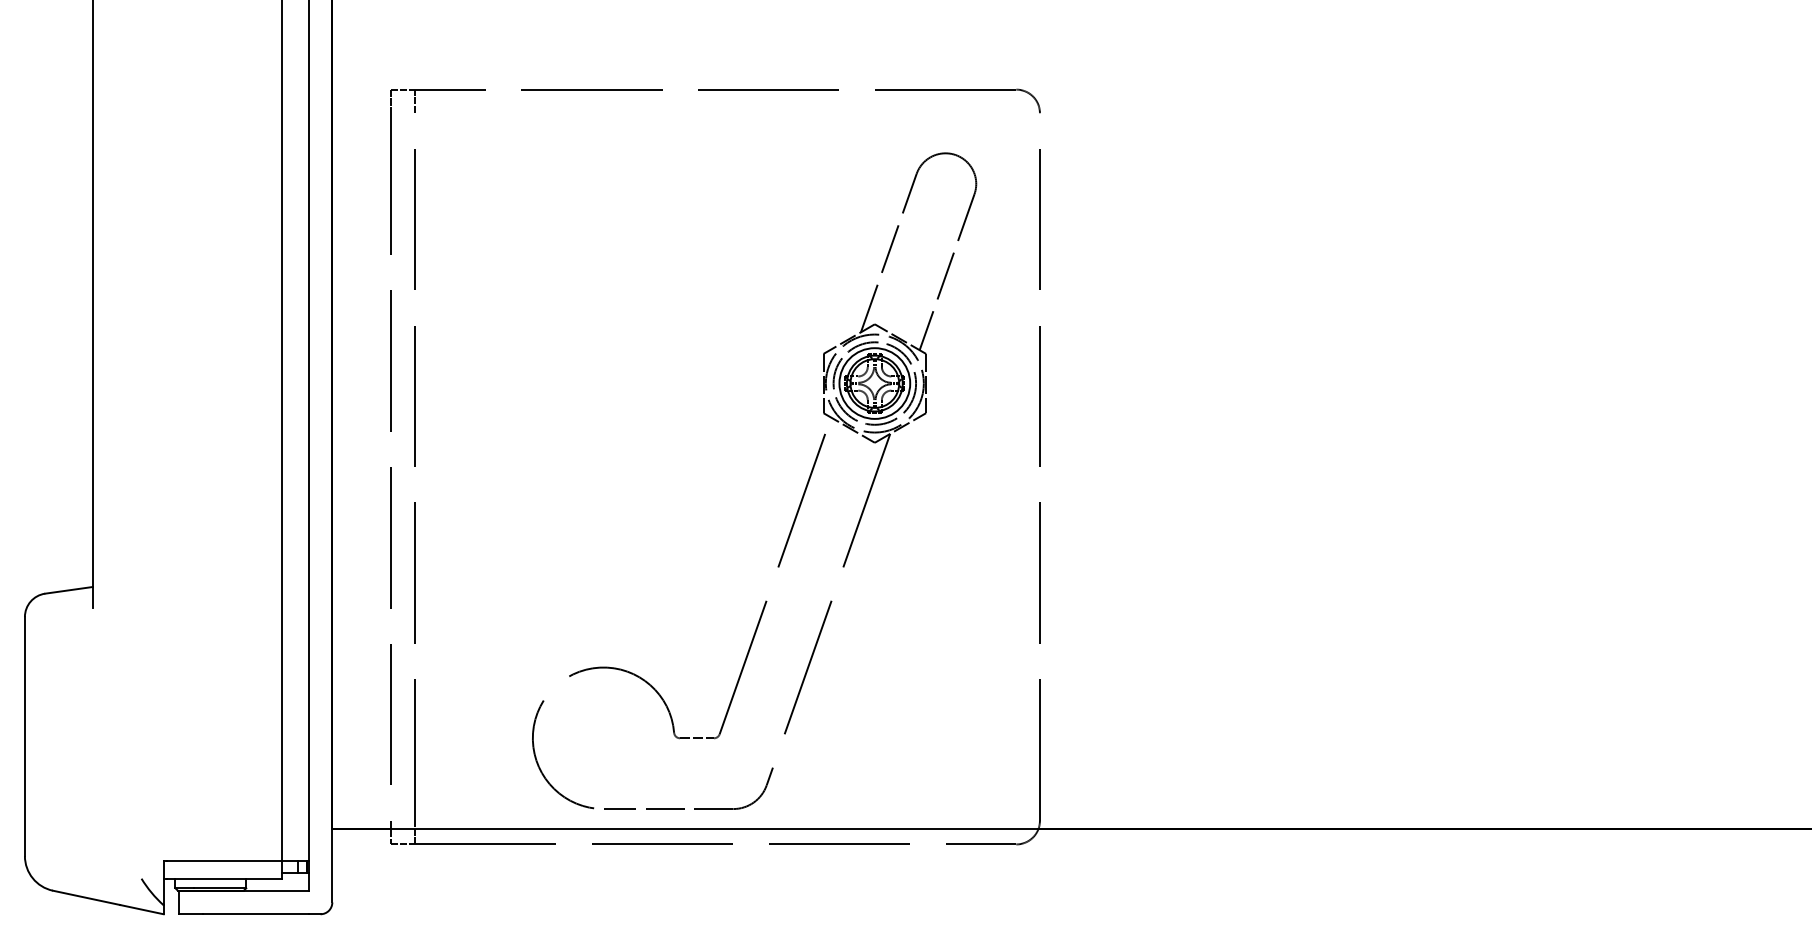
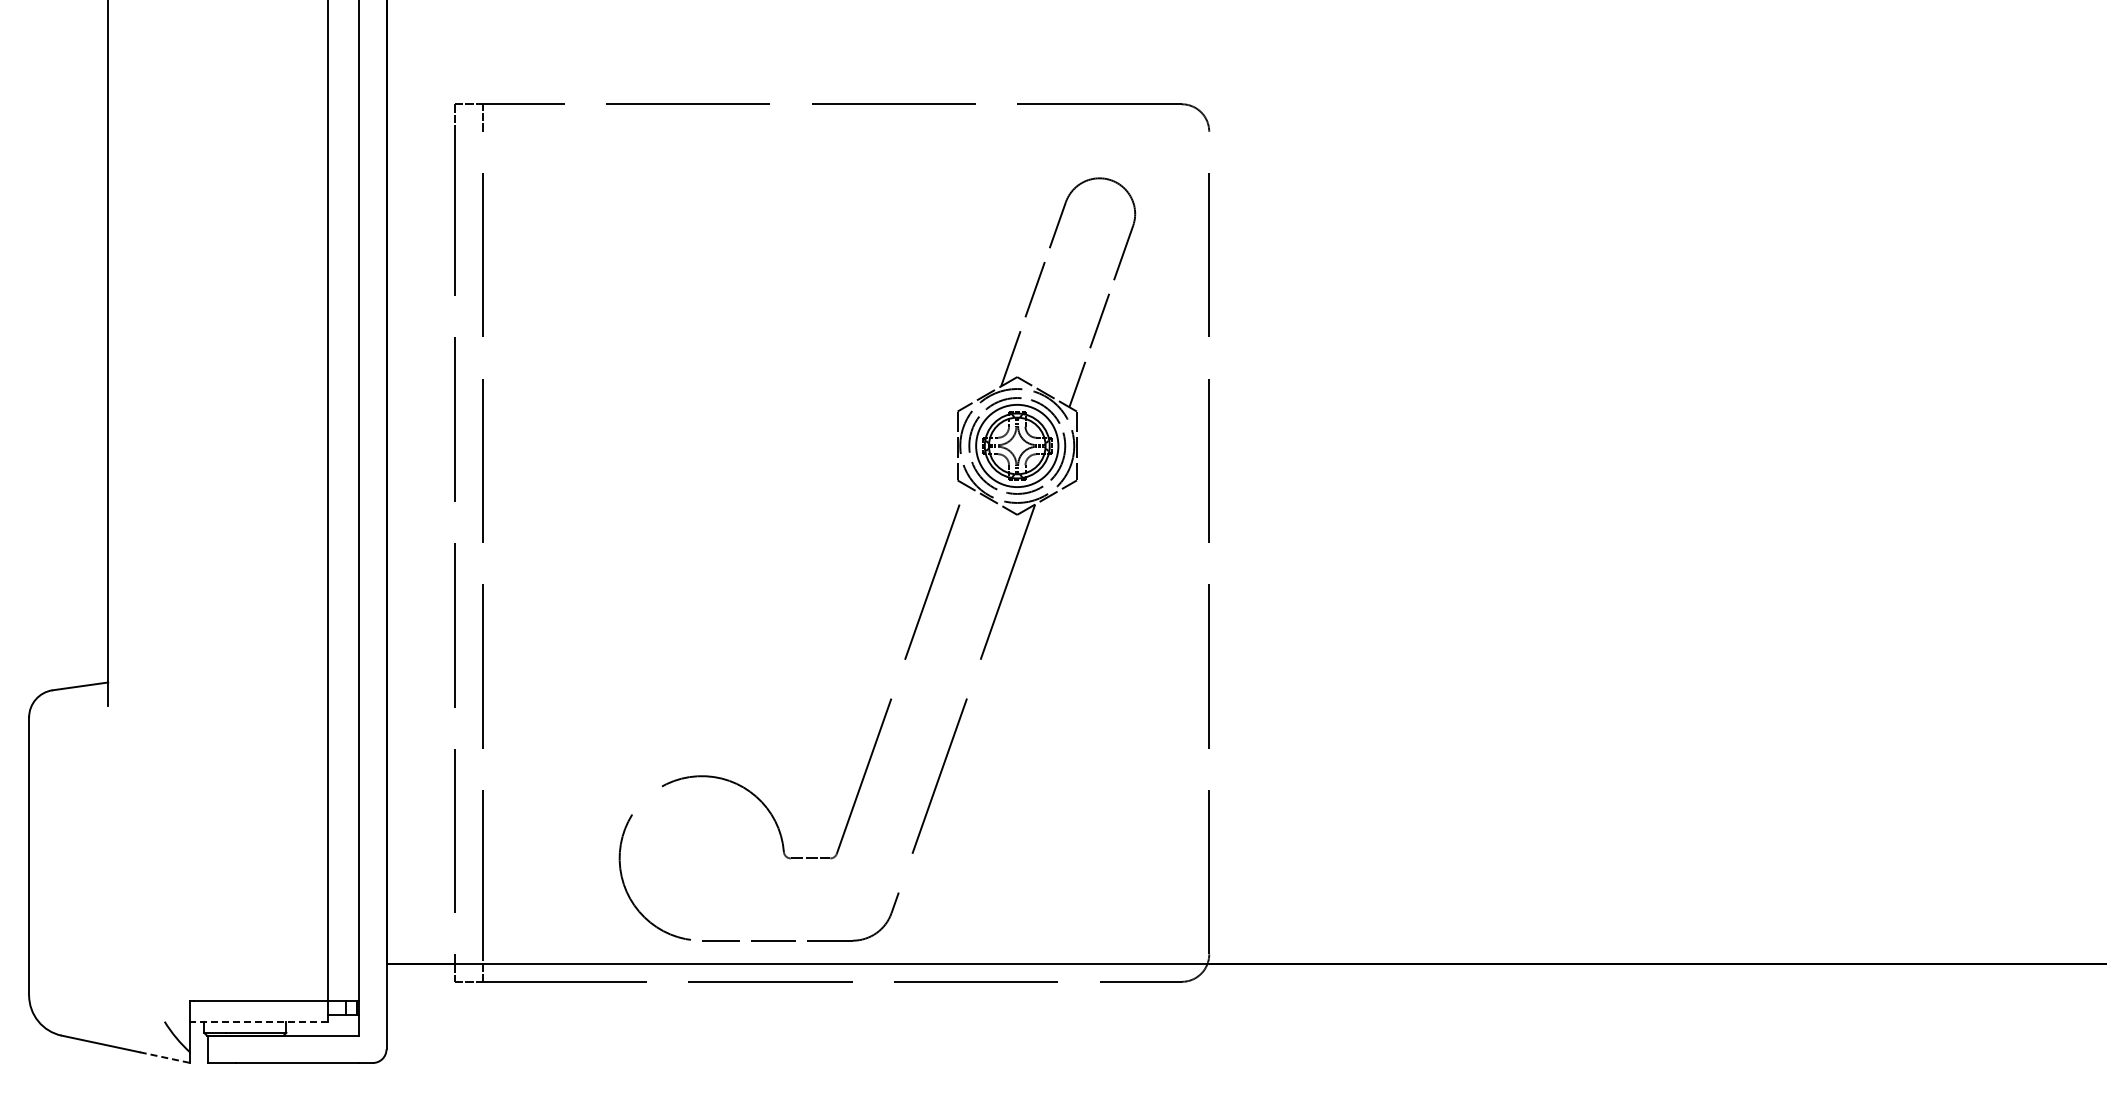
line: (223, 878) -> (260, 1021), solid -> dashed
line: (142, 909) -> (165, 1057), solid -> dashed

